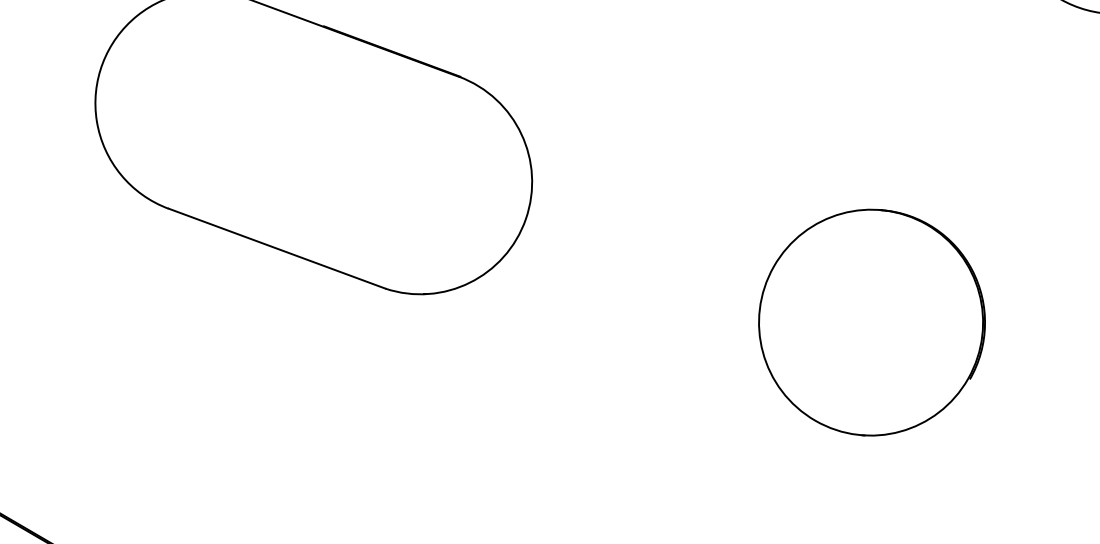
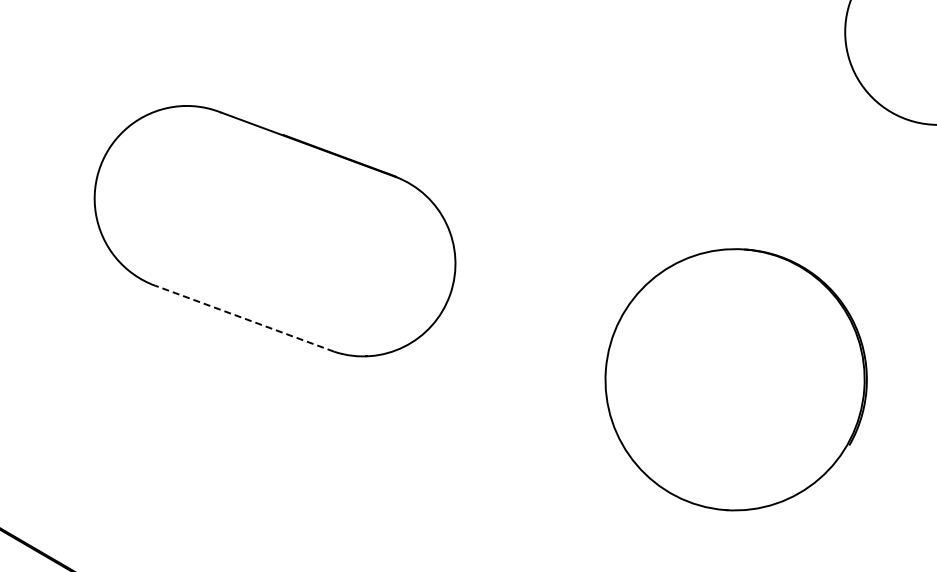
line: (276, 248) -> (244, 318), solid -> dashed
part: (872, 322) -> (736, 379), size x1.4

